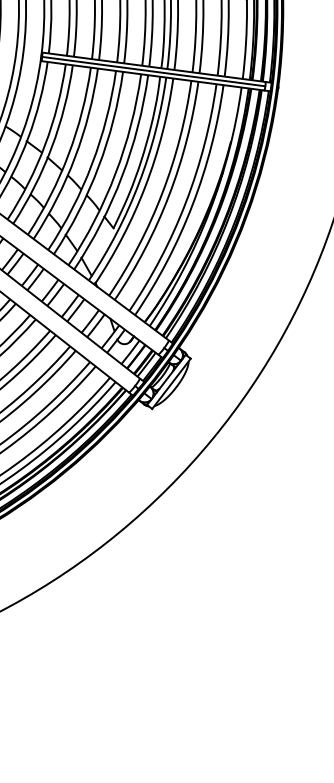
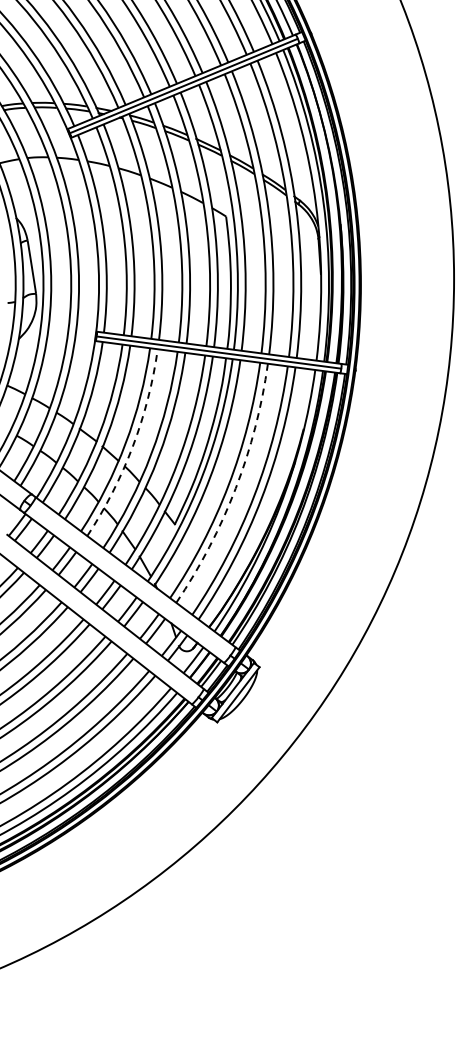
arc: (74, 157) -> (132, 446), solid -> dashed
arc: (168, 195) -> (235, 488), solid -> dashed

